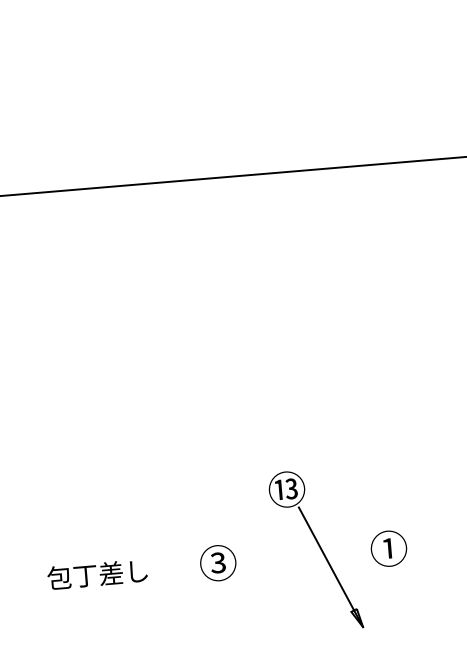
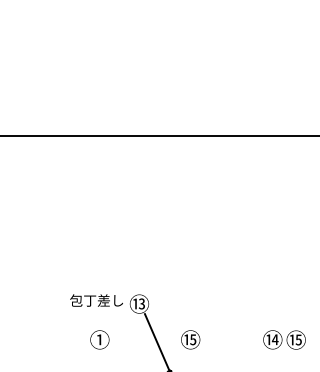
text: (388, 548) -> (190, 339), ① -> ⑮
text: (217, 562) -> (99, 339), ③ -> ①
text: (97, 574) -> (96, 300), moved

